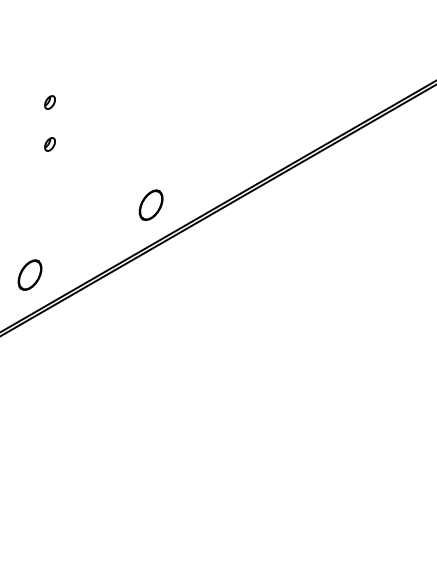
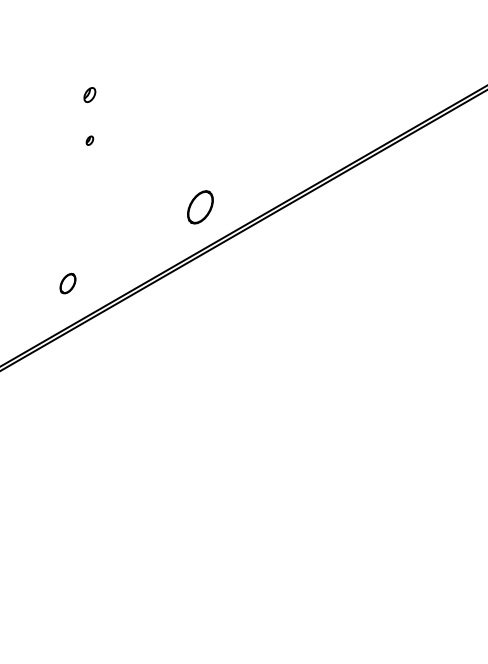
part: (49, 144) -> (89, 140), size x0.6
part: (29, 274) -> (67, 283), size x0.6

